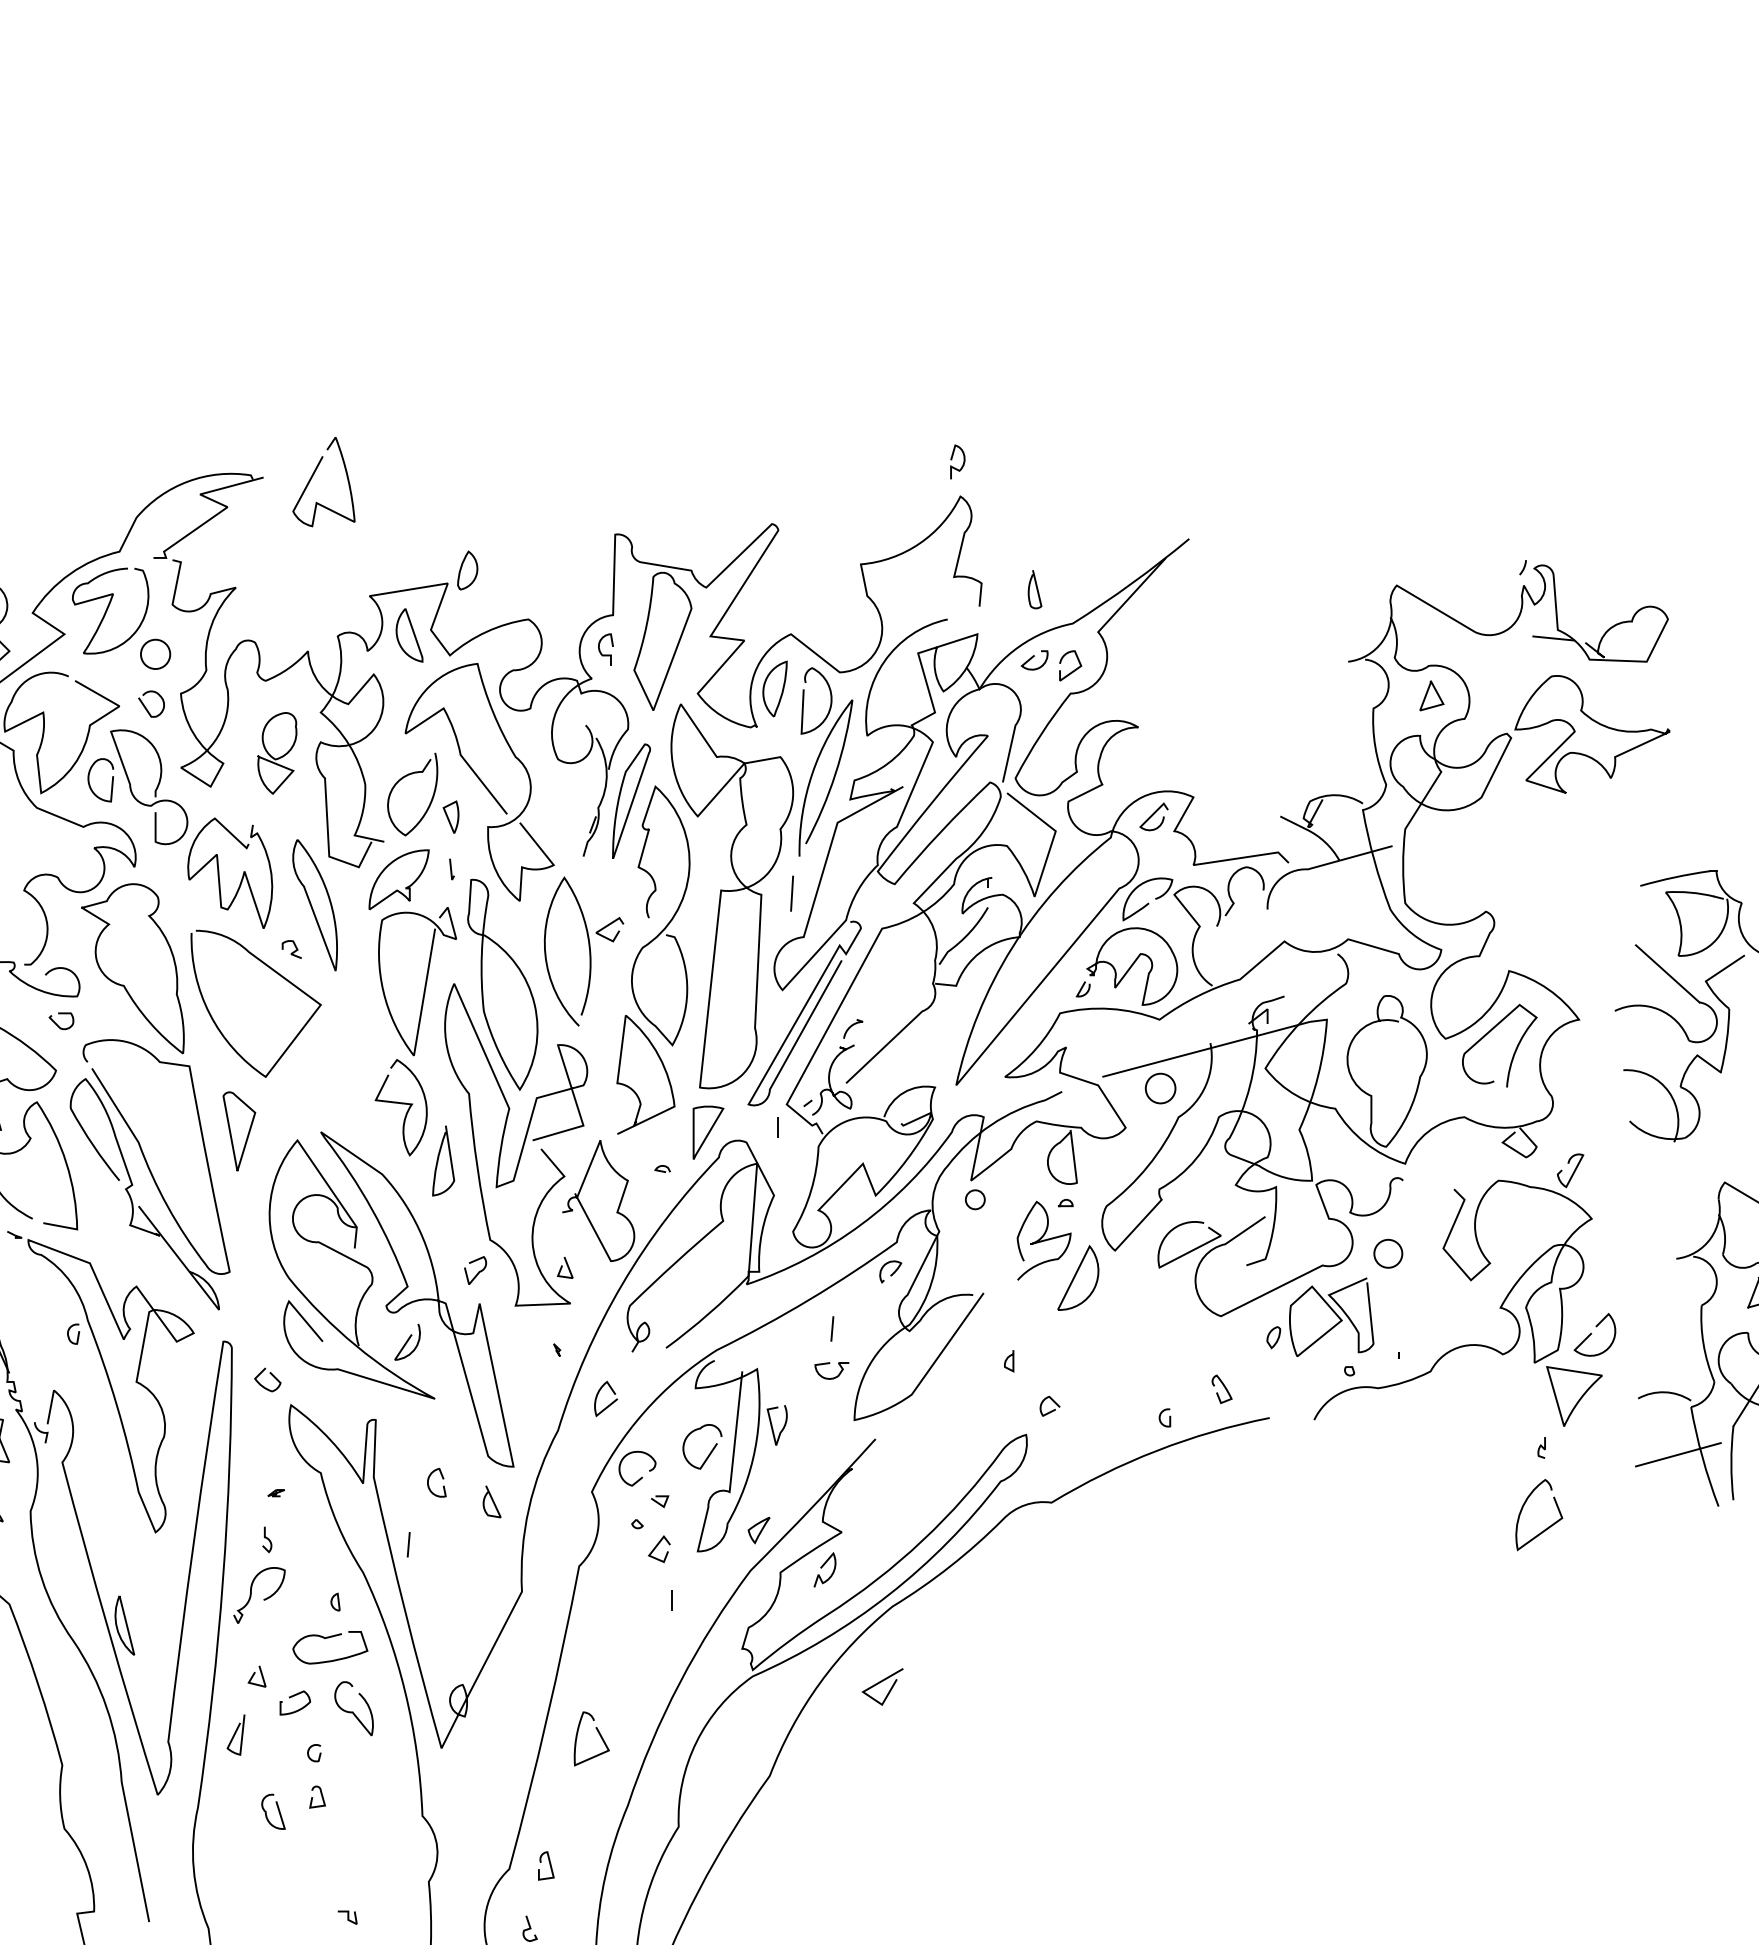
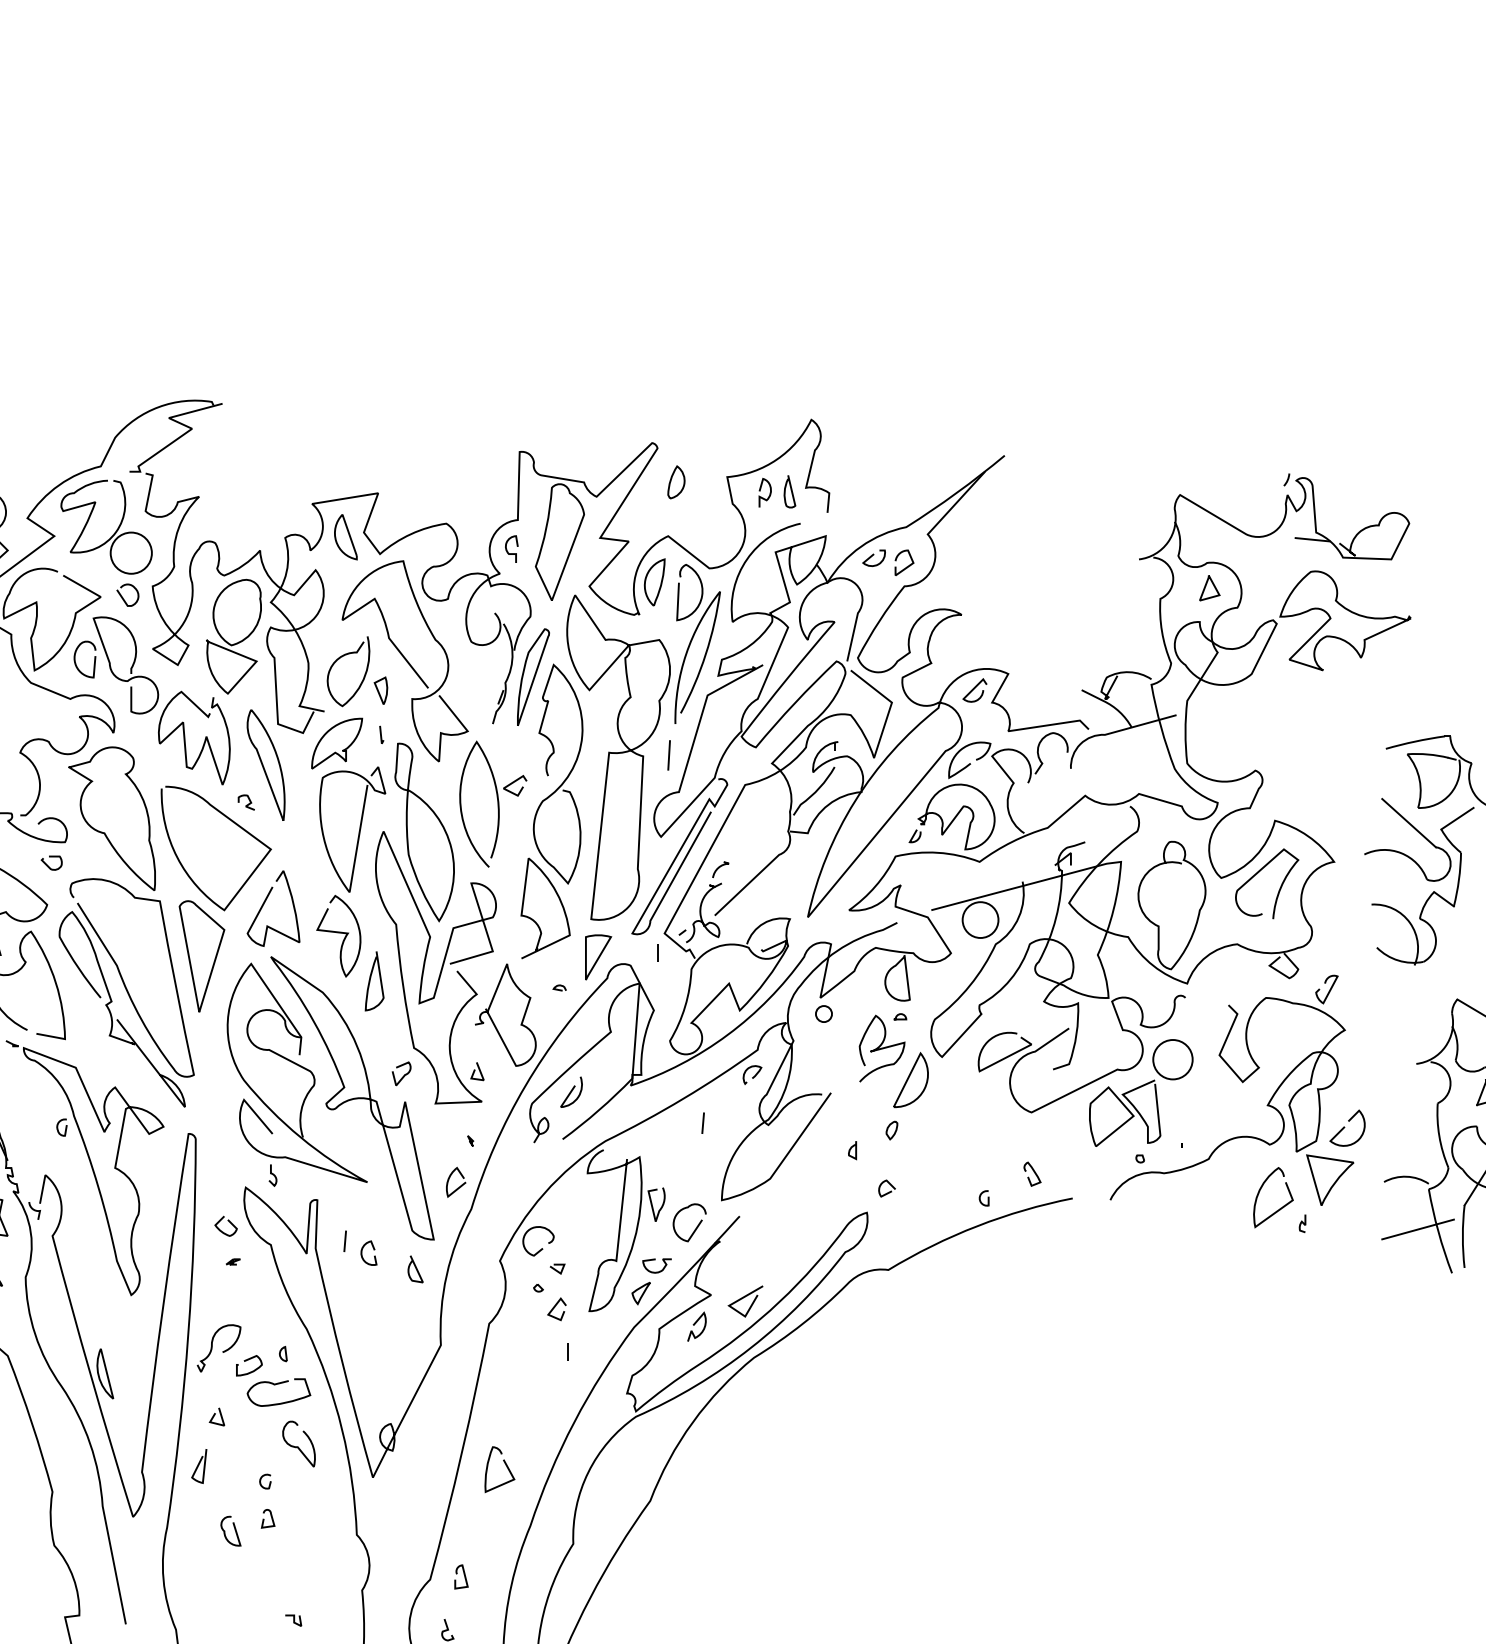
curve: (952, 459) -> (760, 490), moved
curve: (313, 476) -> (264, 903), moved
part: (467, 570) -> (676, 482), moved
curve: (1036, 589) -> (791, 491), moved
circle: (155, 654) -> (131, 553), size x1.67
part: (277, 753) -> (234, 636), size x1.67
circle: (1160, 1088) -> (980, 920), size x1.43
part: (239, 1131) -> (202, 956), size x1.67
circle: (1388, 1253) -> (1173, 1059), size x1.67
part: (1273, 1337) -> (891, 1130), moved
curve: (407, 1341) -> (571, 1091), moved
curve: (828, 1364) -> (654, 1260), moved
curve: (271, 1375) -> (229, 1222), moved
curve: (610, 1403) -> (459, 1186), moved
curve: (710, 1451) -> (696, 1226), moved
curve: (1548, 1526) -> (1281, 1207), moved
curve: (267, 1539) -> (273, 1175), moved
line: (408, 1544) -> (345, 1241), moved
line: (881, 1682) -> (744, 1297), moved
curve: (292, 1697) -> (246, 1361), moved

